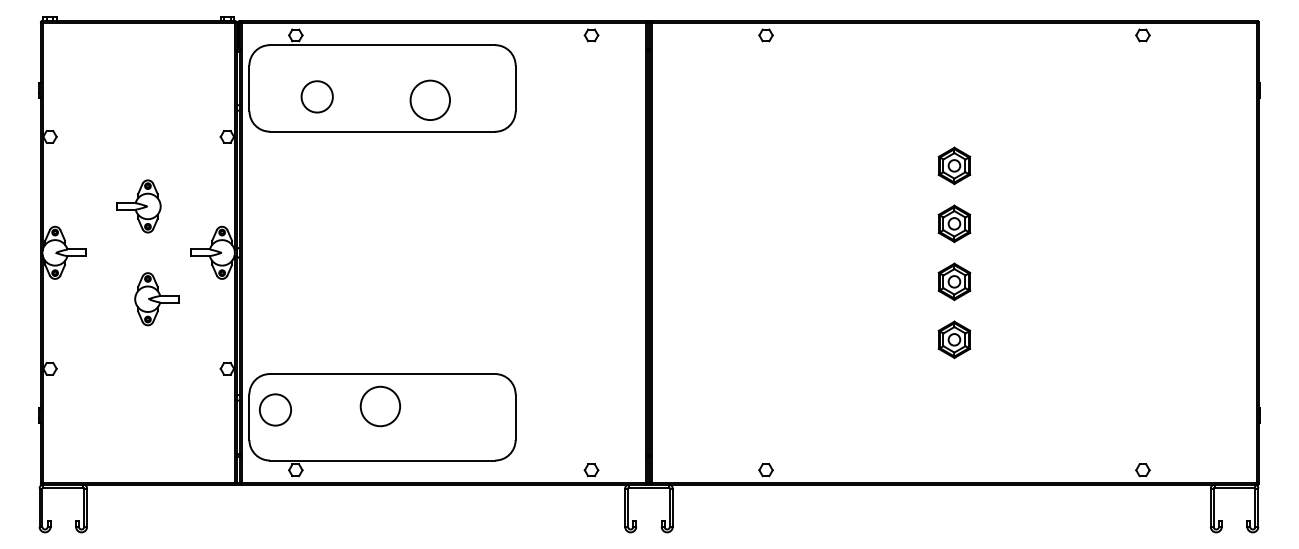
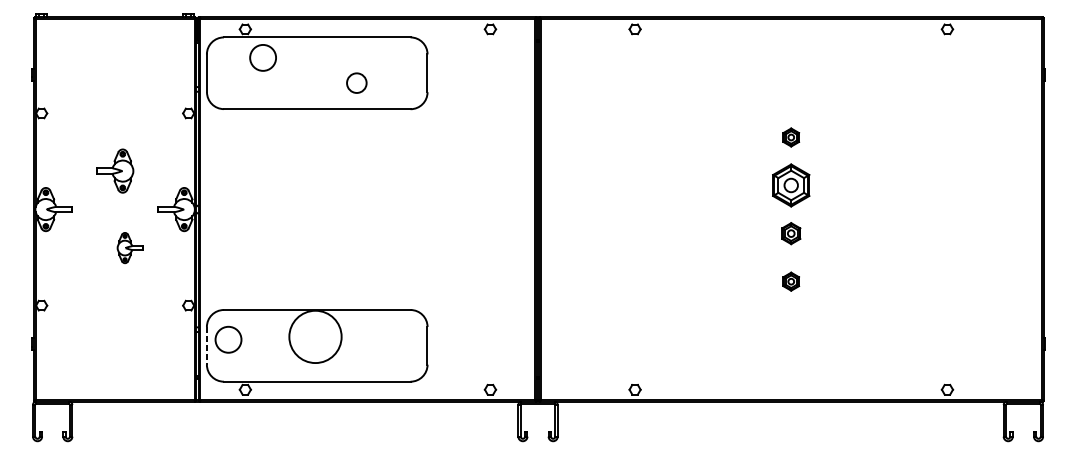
circle: (316, 96) -> (262, 57), moved
circle: (430, 100) -> (356, 83), size x0.6
part: (954, 165) -> (791, 137), size x0.6
part: (954, 223) -> (791, 185), size x1.4
part: (954, 281) -> (791, 233), size x0.7
part: (156, 299) -> (129, 248), size x0.7
part: (954, 339) -> (791, 281), size x0.6
circle: (380, 406) -> (315, 336), size x1.6
line: (249, 417) -> (206, 346), solid -> dashed

